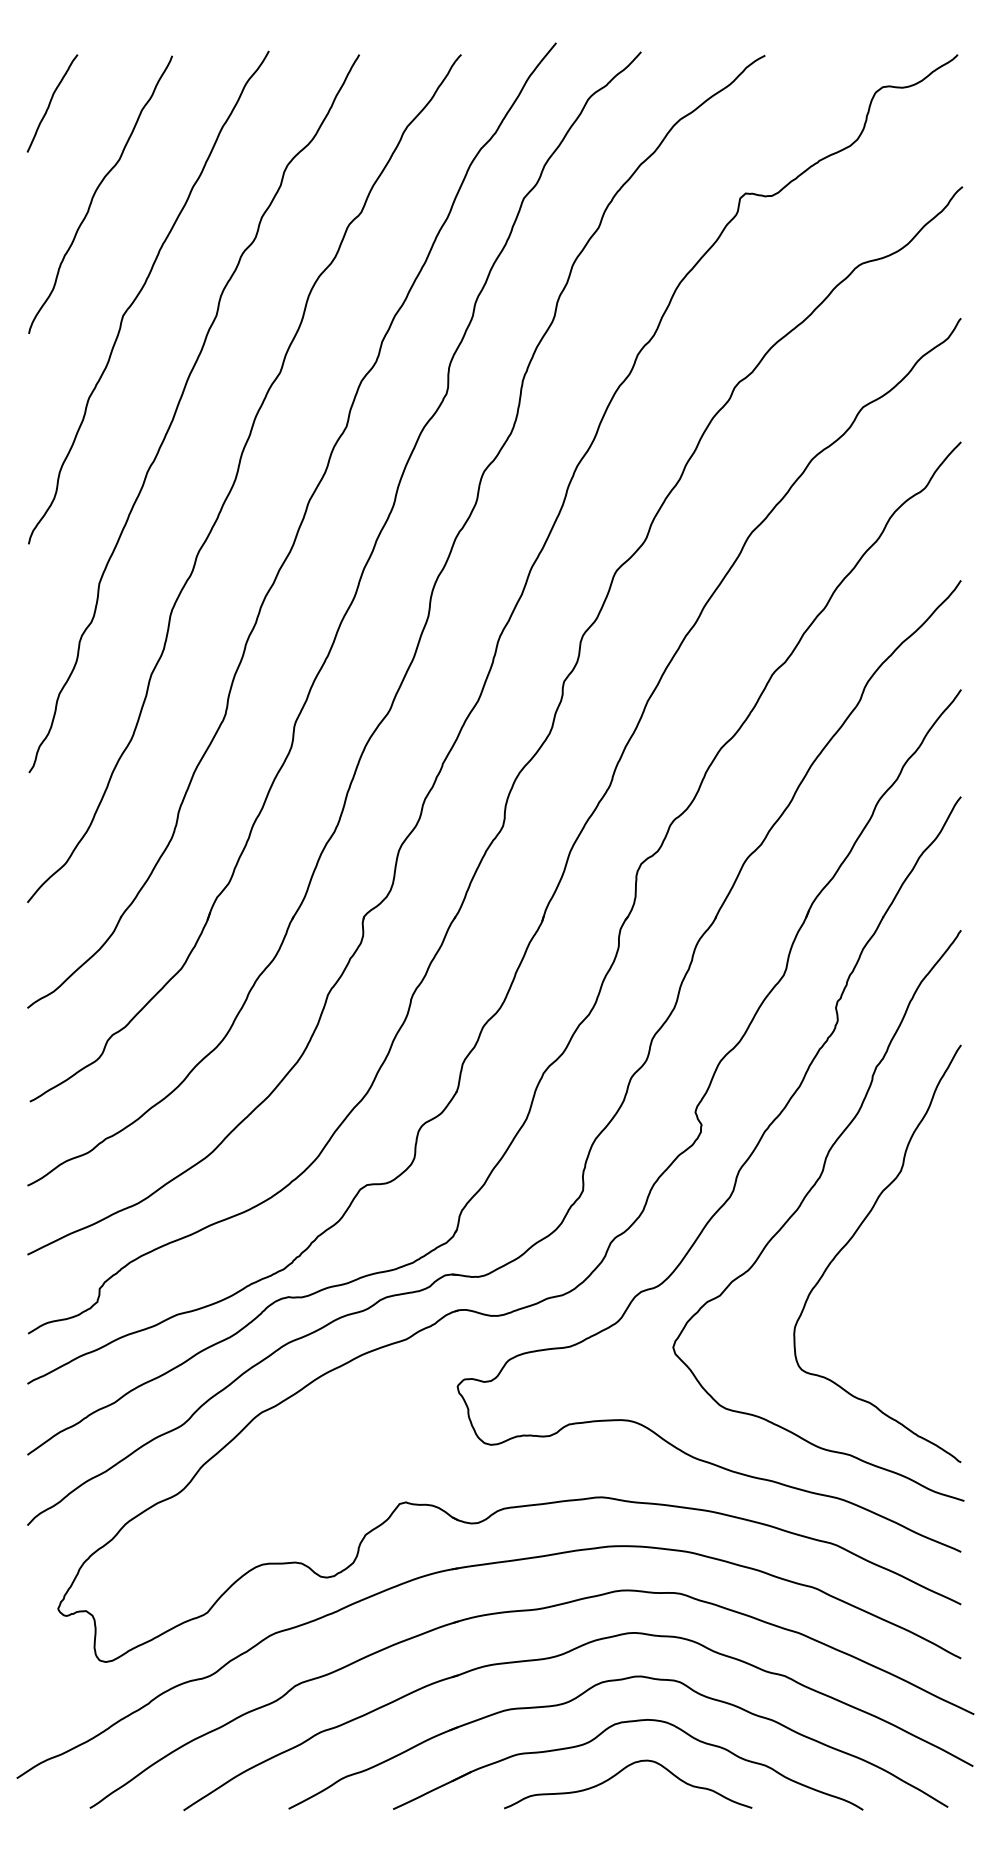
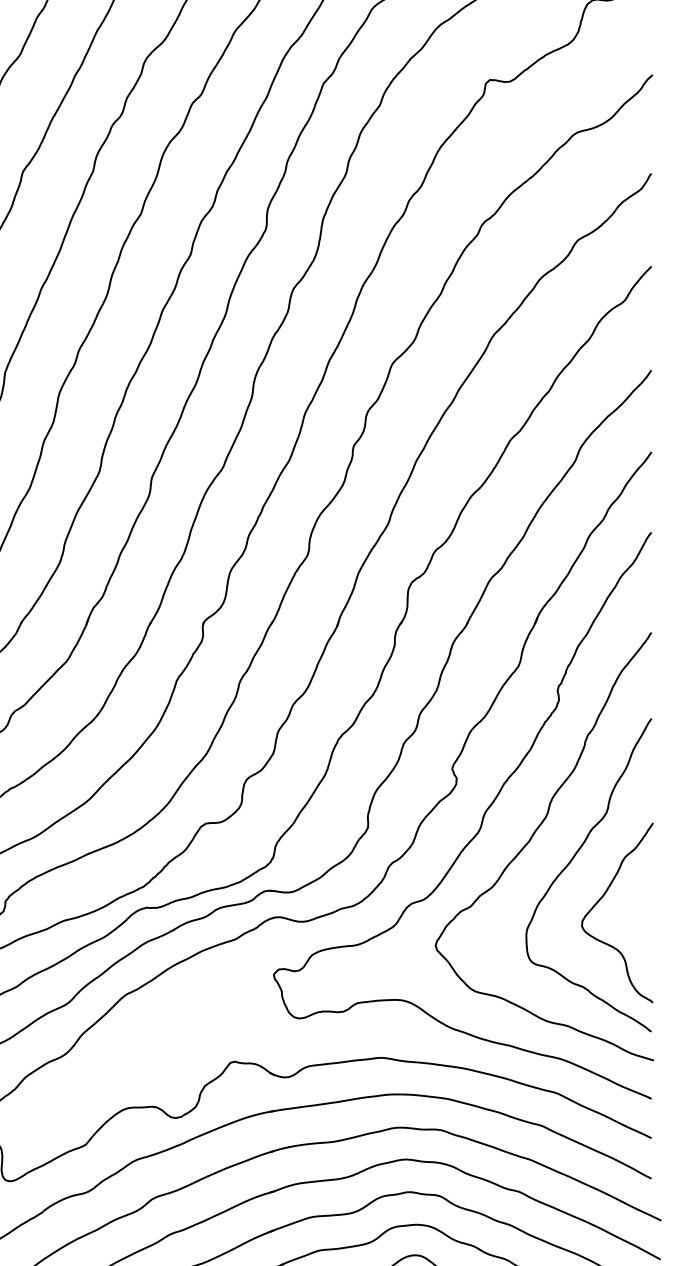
curve: (895, 1284) -> (602, 898), added

